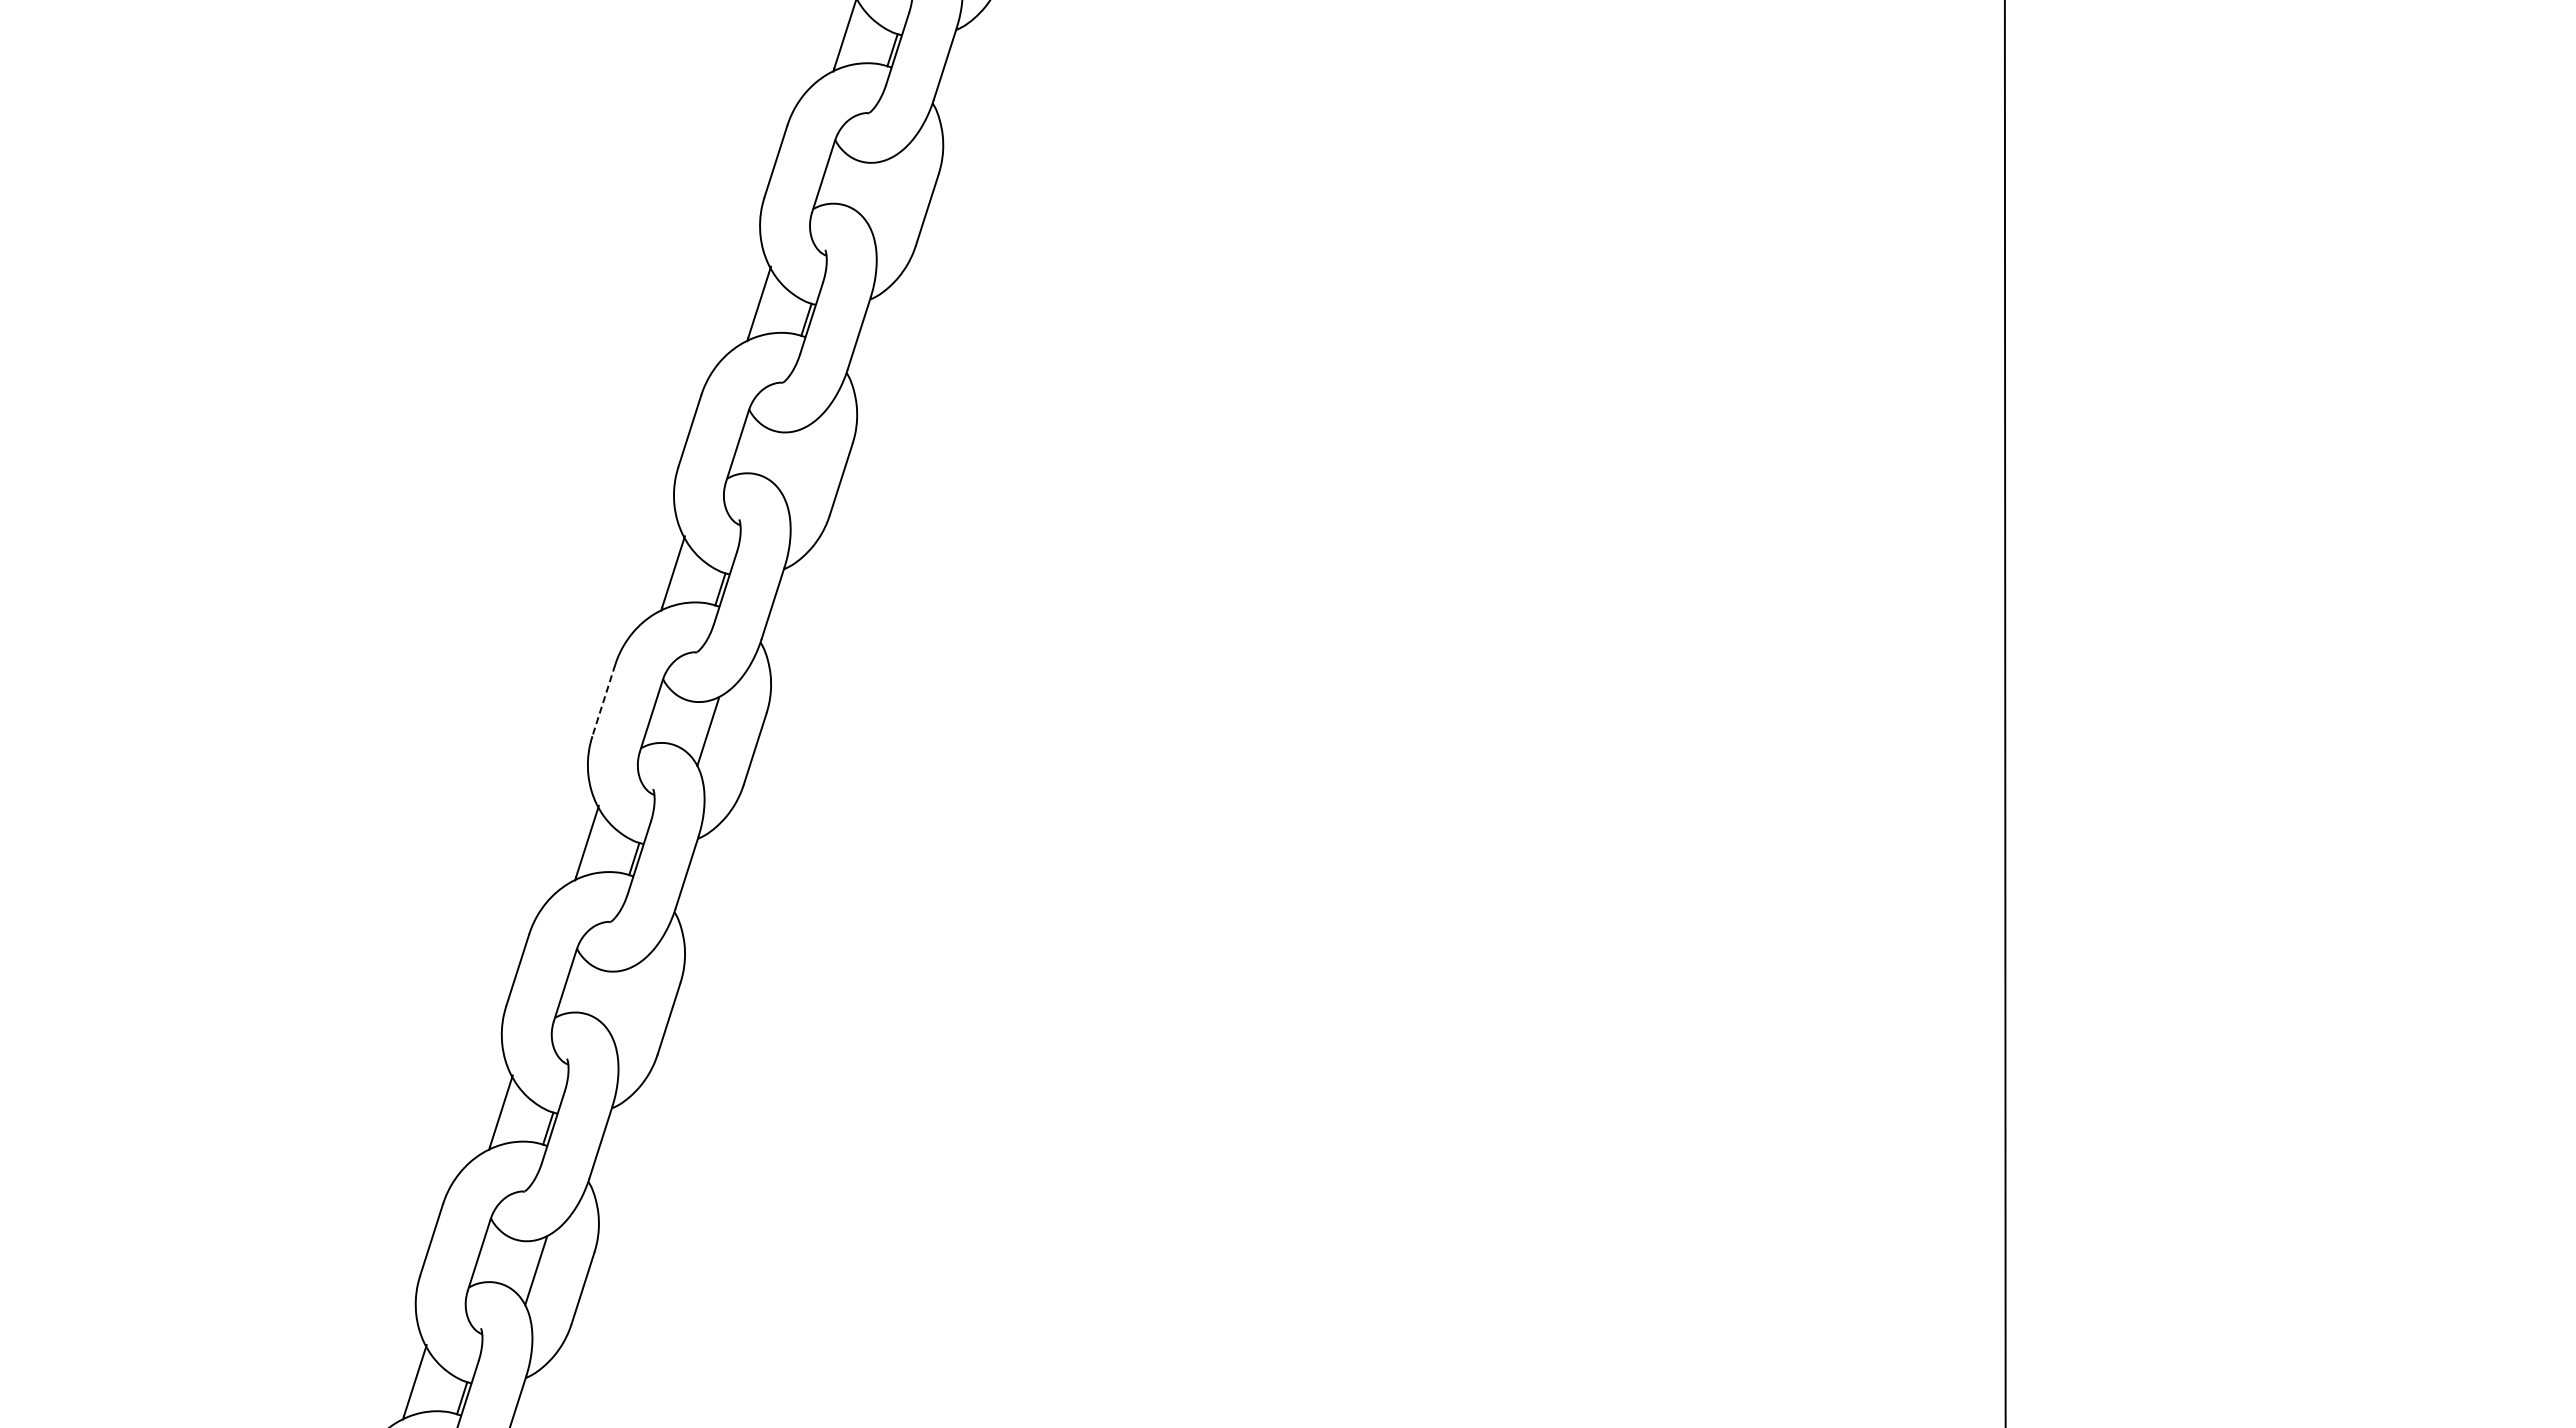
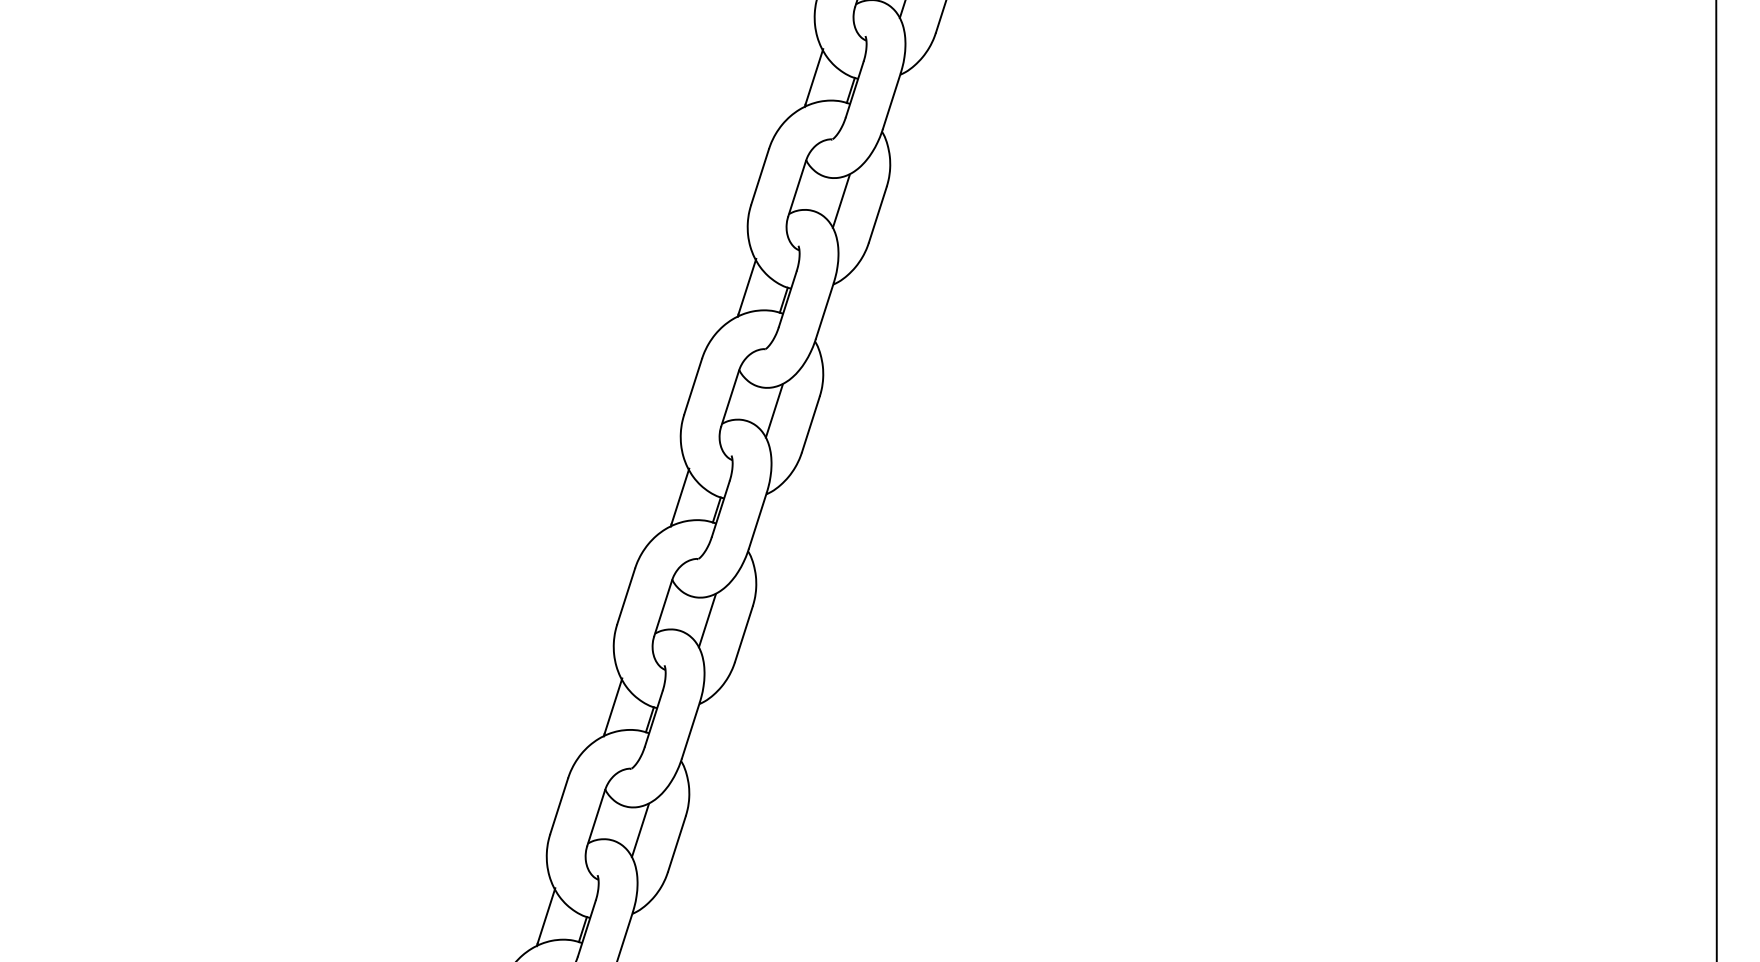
line: (880, 192) -> (841, 201), added
line: (794, 462) -> (774, 411), added
line: (603, 701) -> (625, 597), dashed -> solid
line: (621, 1001) -> (639, 830), added

